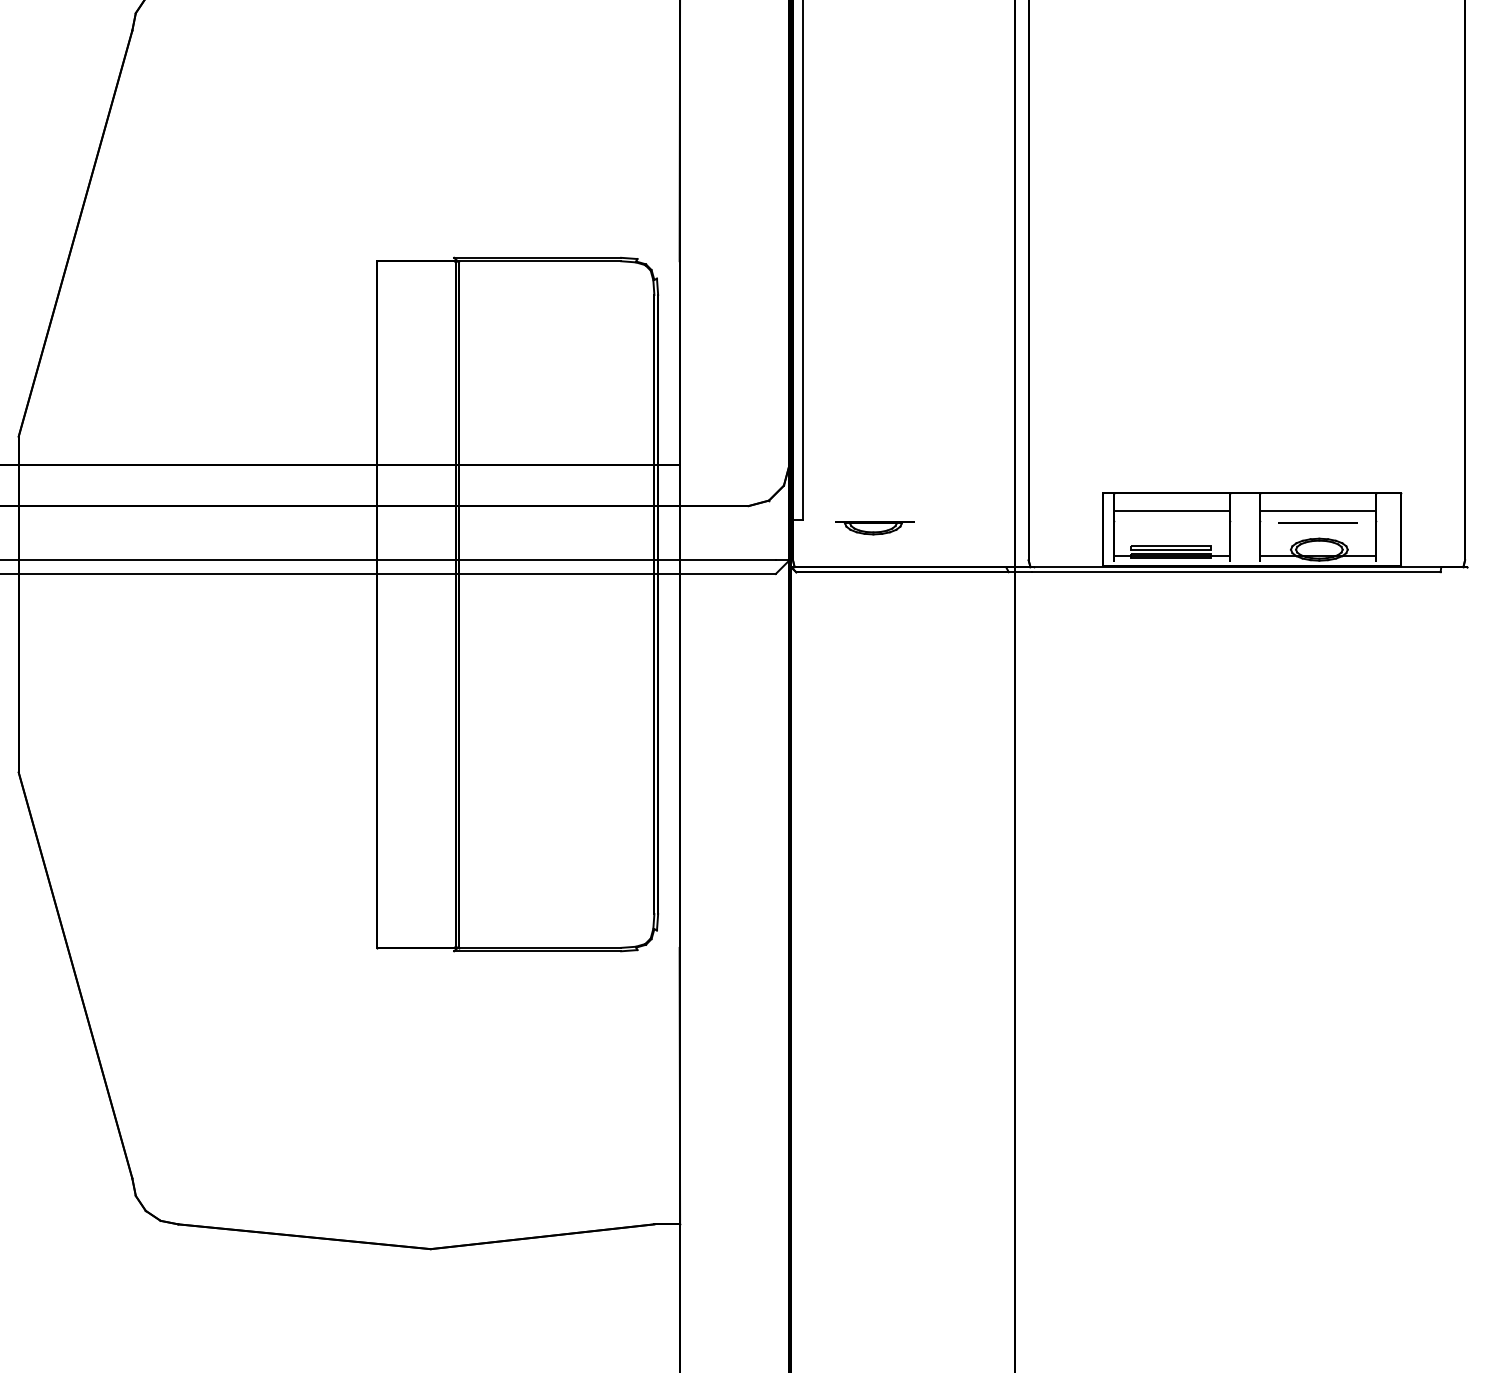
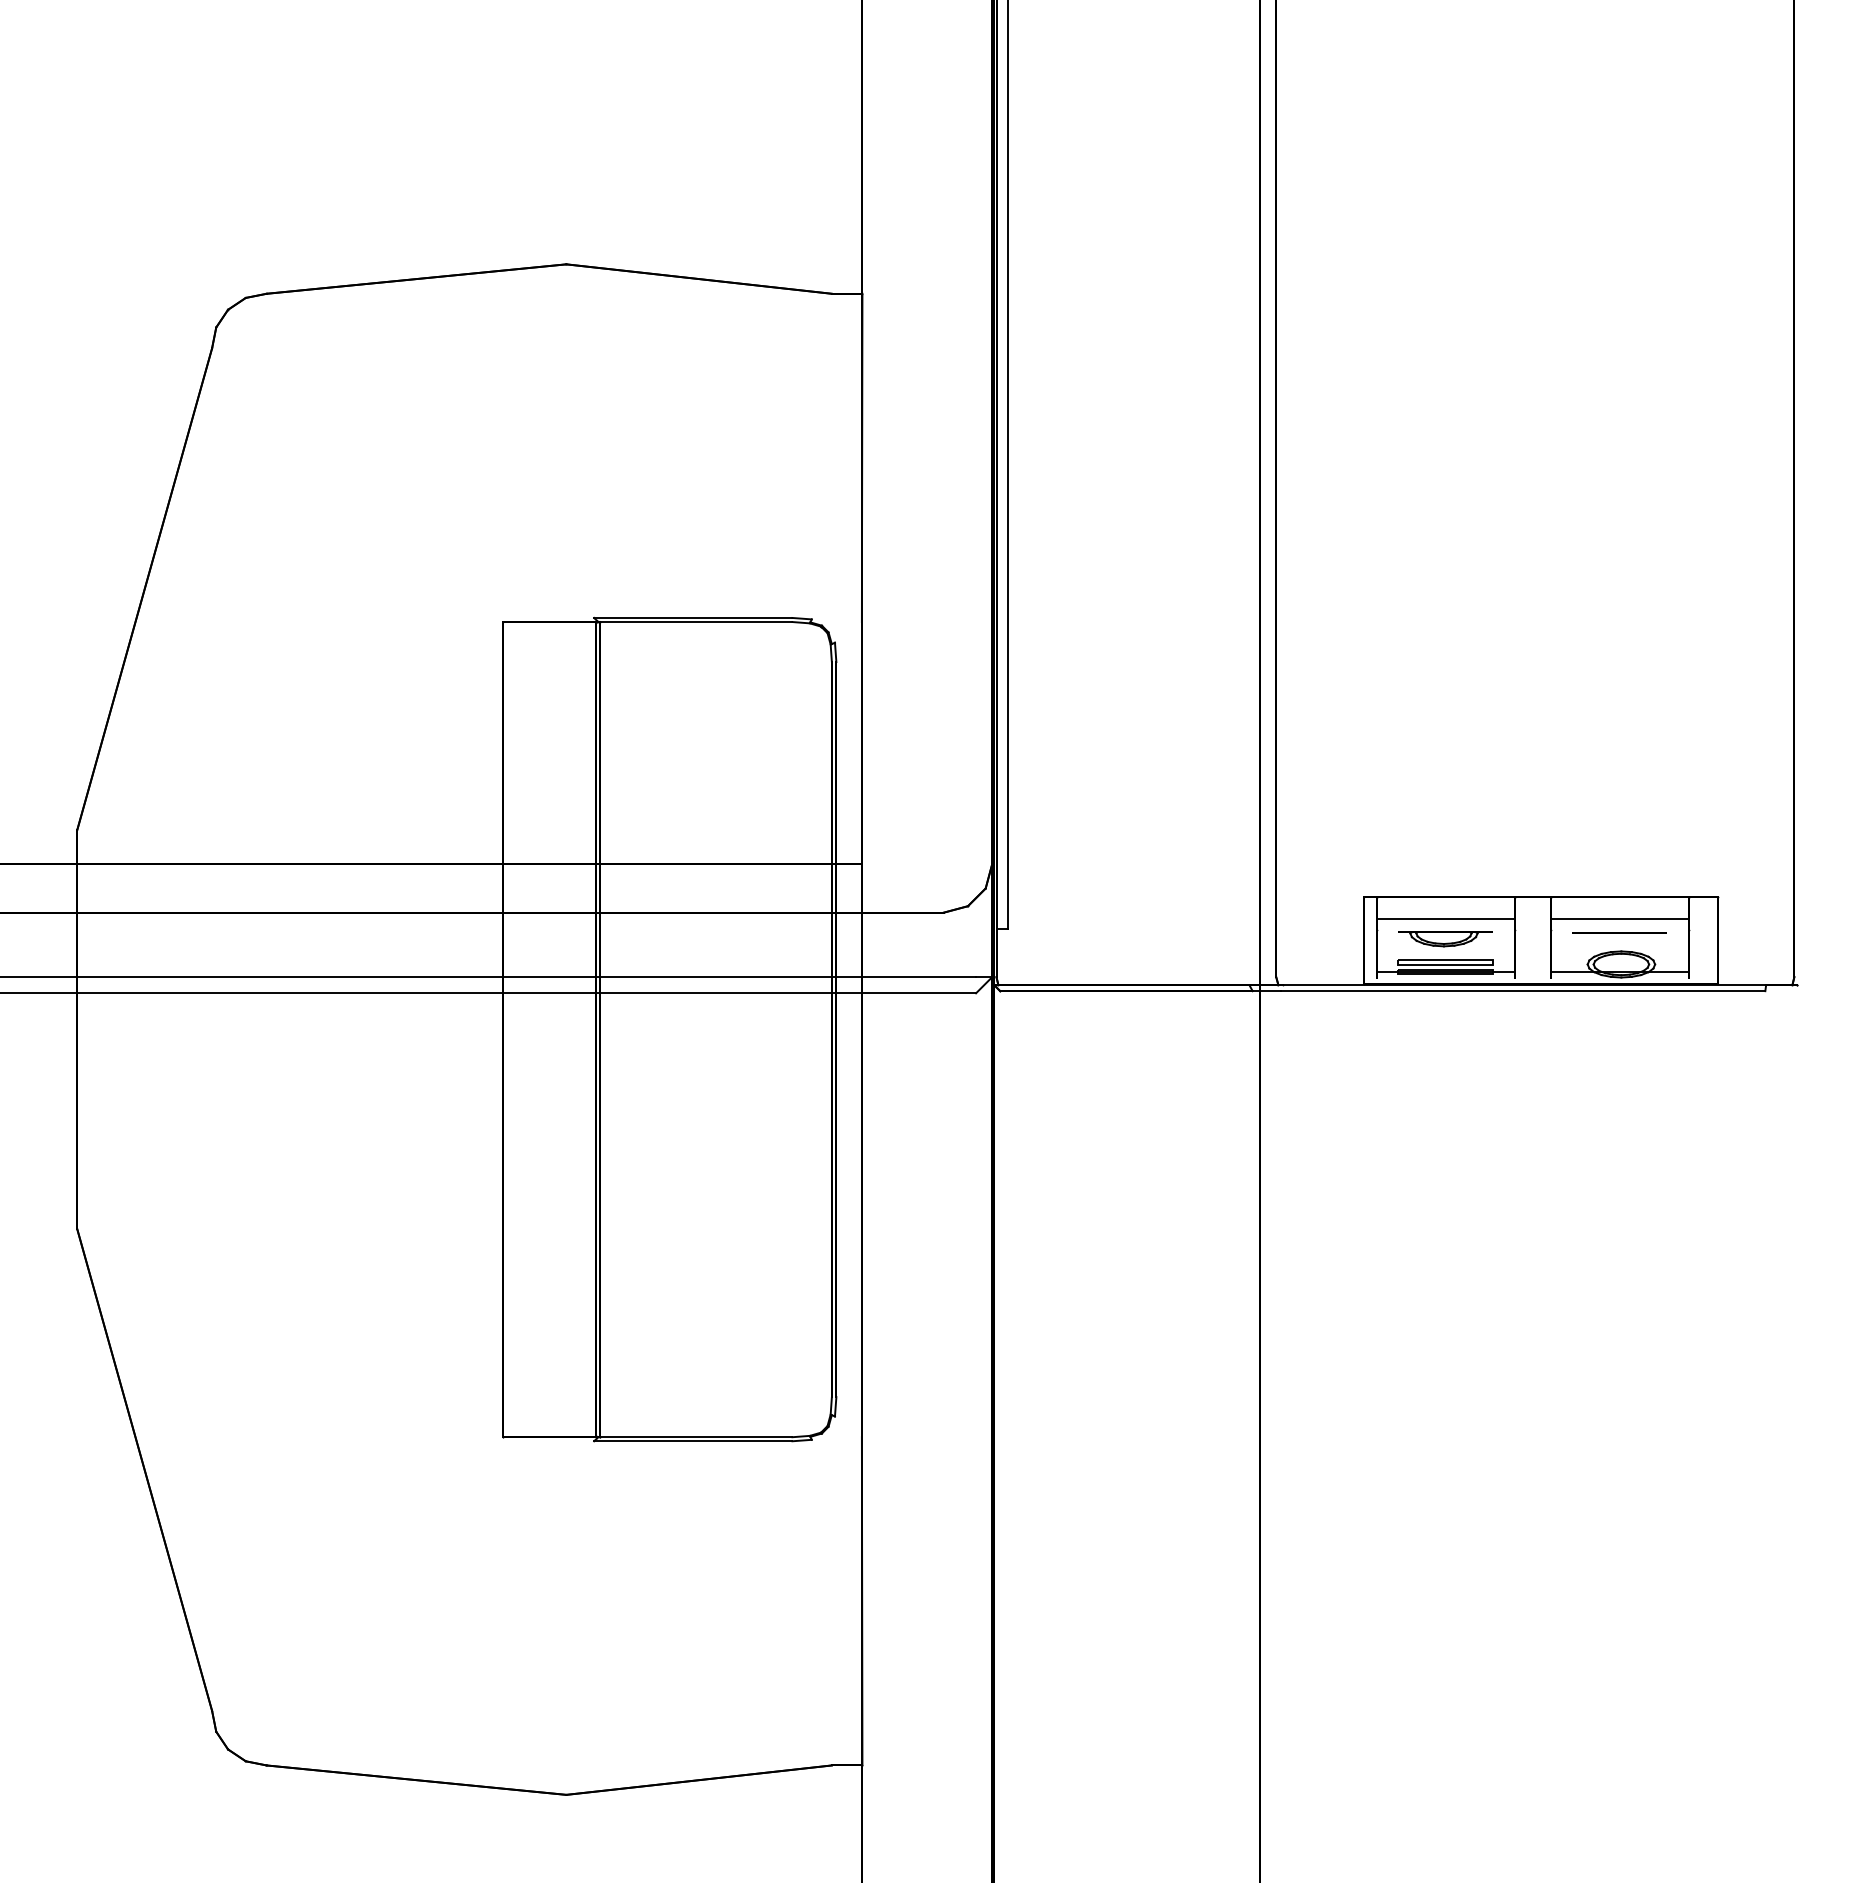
part: (874, 528) -> (1445, 939), moved

